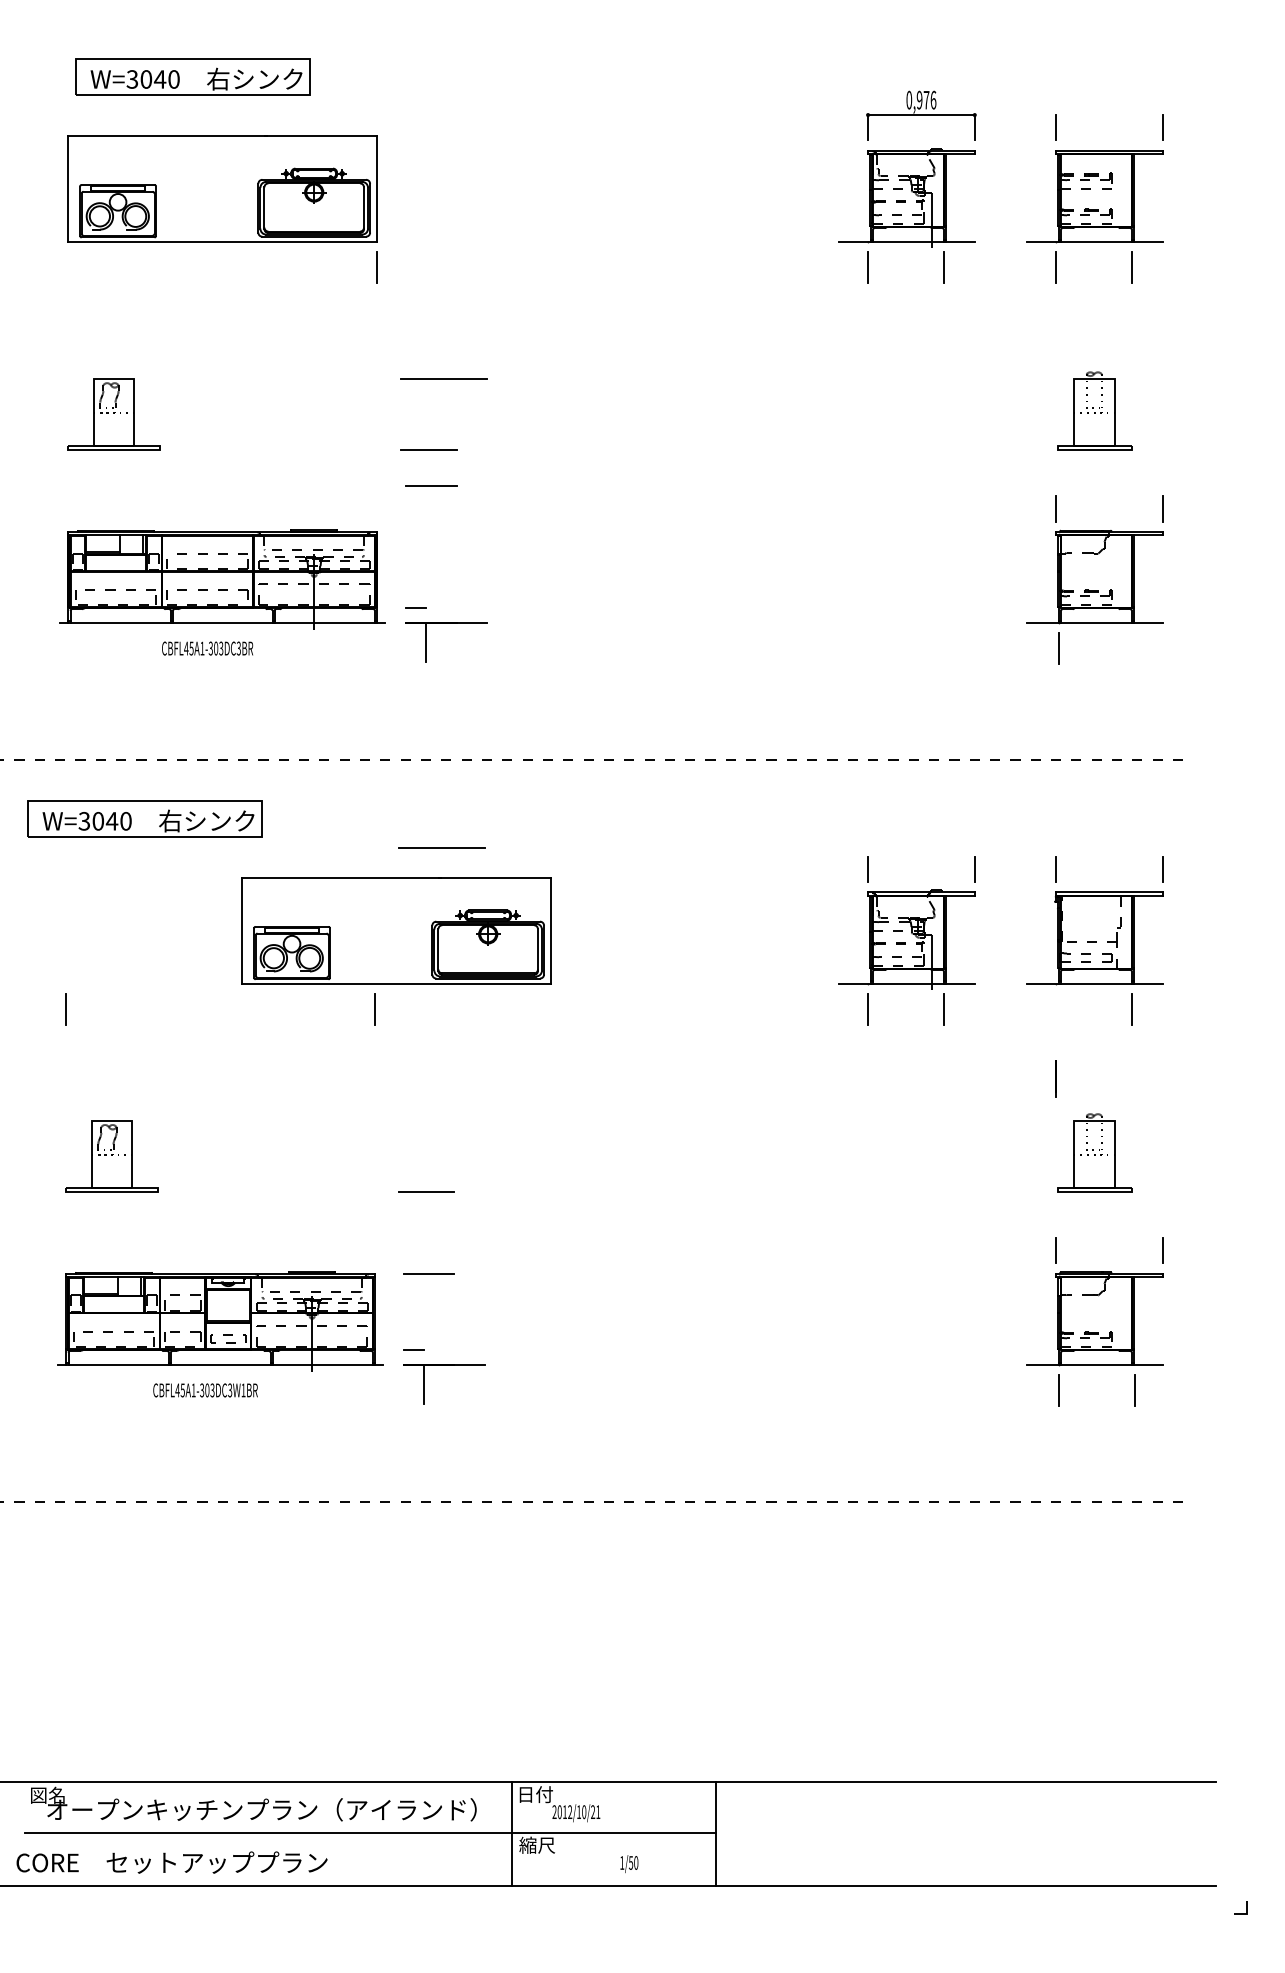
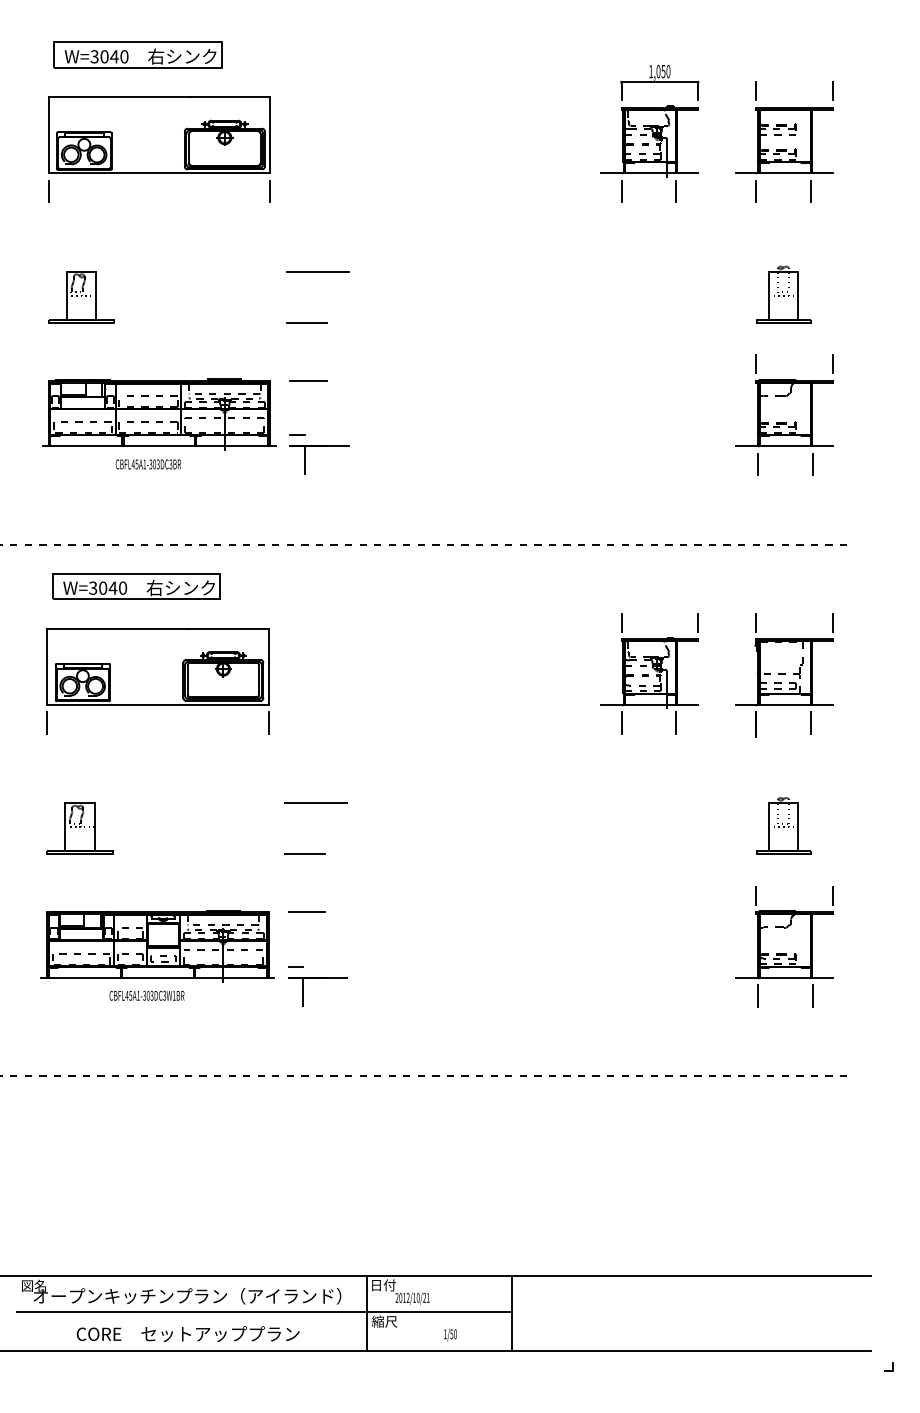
text: (921, 99) -> (659, 71), 0,976 -> 1,050
line: (68, 267) -> (48, 191), added
line: (431, 485) -> (308, 380), moved
line: (1134, 648) -> (812, 464), added
part: (144, 818) -> (136, 586), moved
line: (441, 847) -> (316, 802), moved
part: (396, 930) -> (157, 666), moved
line: (1055, 1078) -> (755, 724), moved
text: (171, 1862) -> (187, 1333), moved

